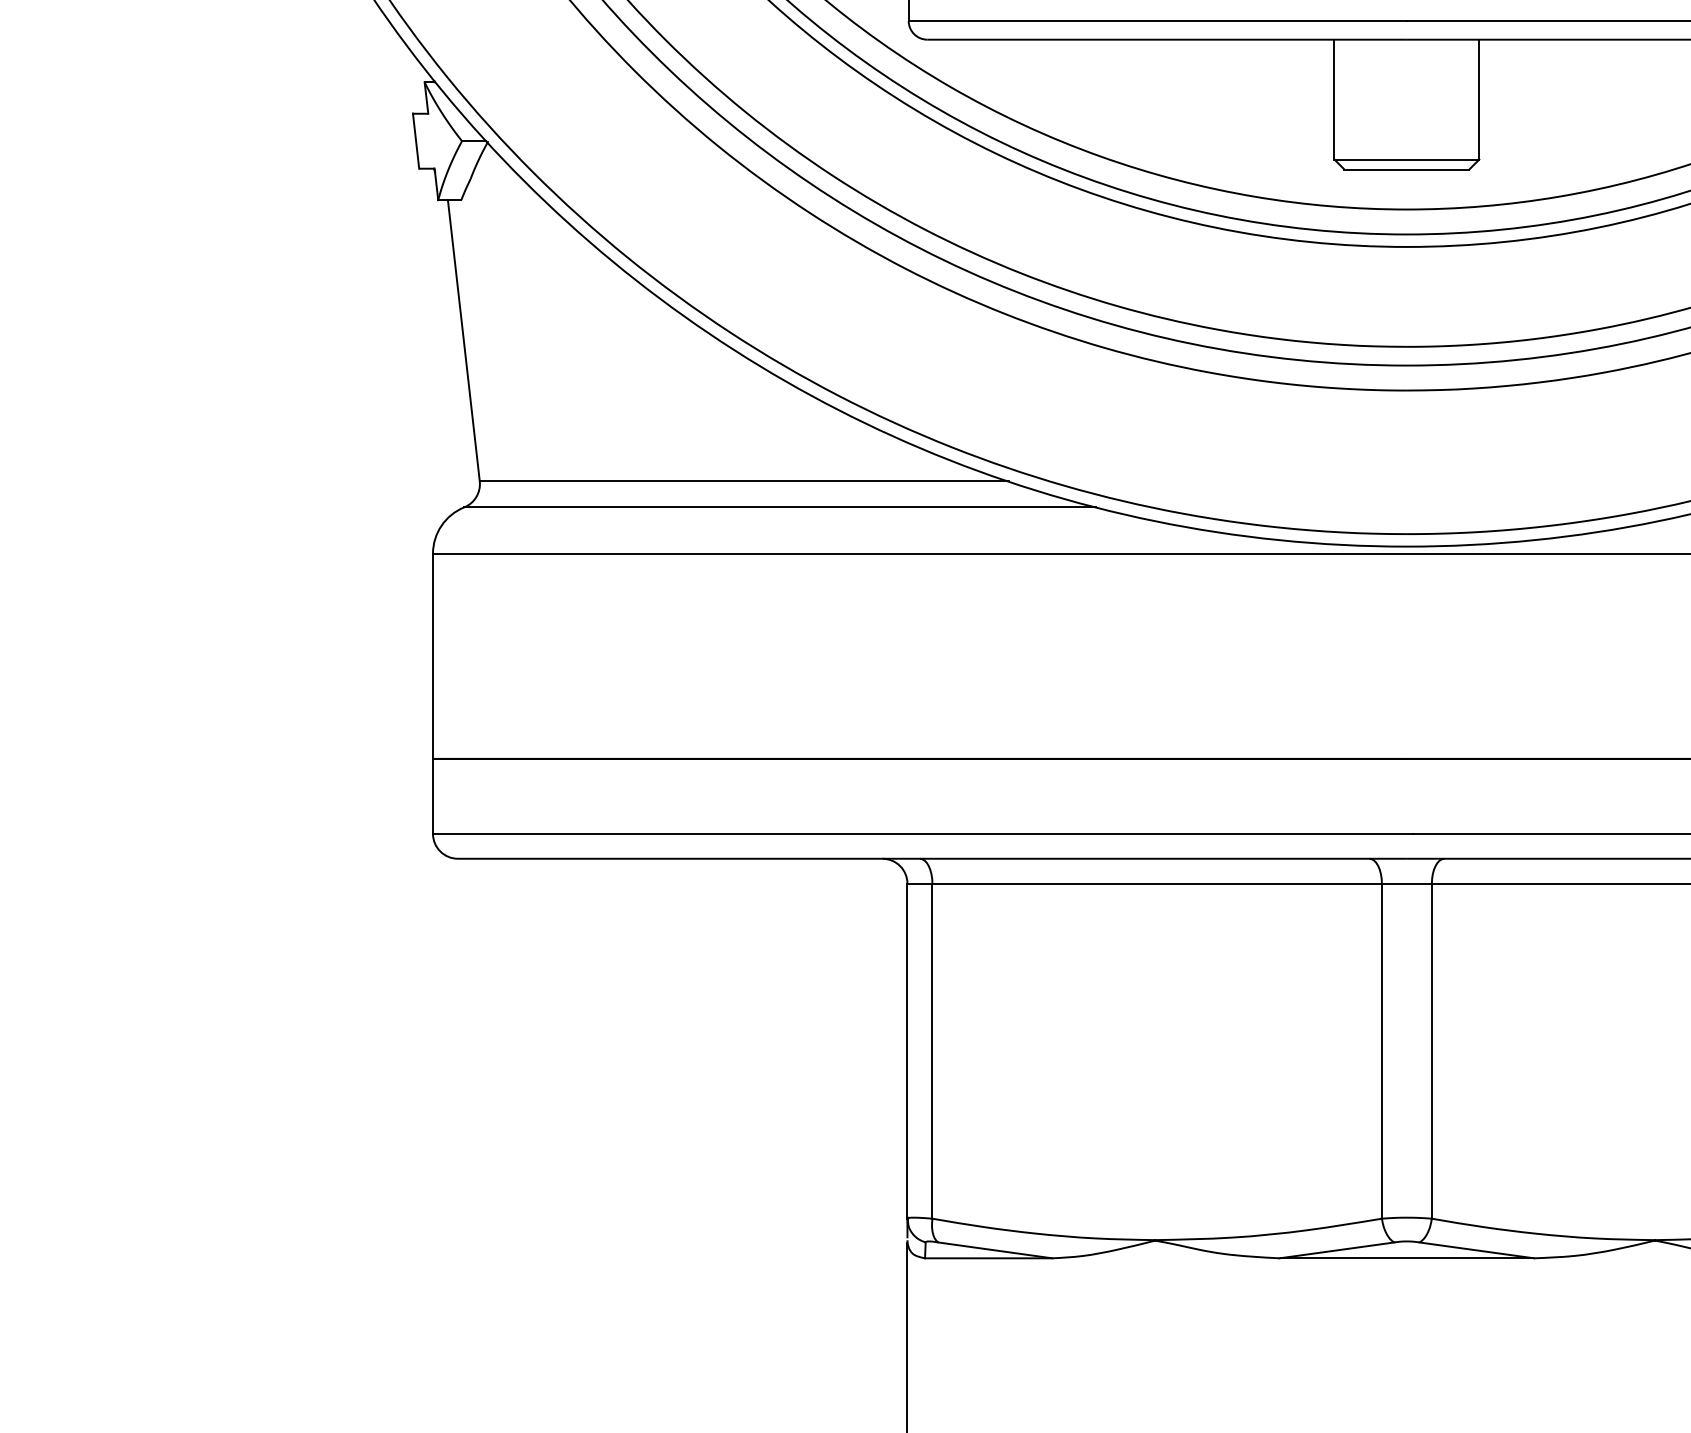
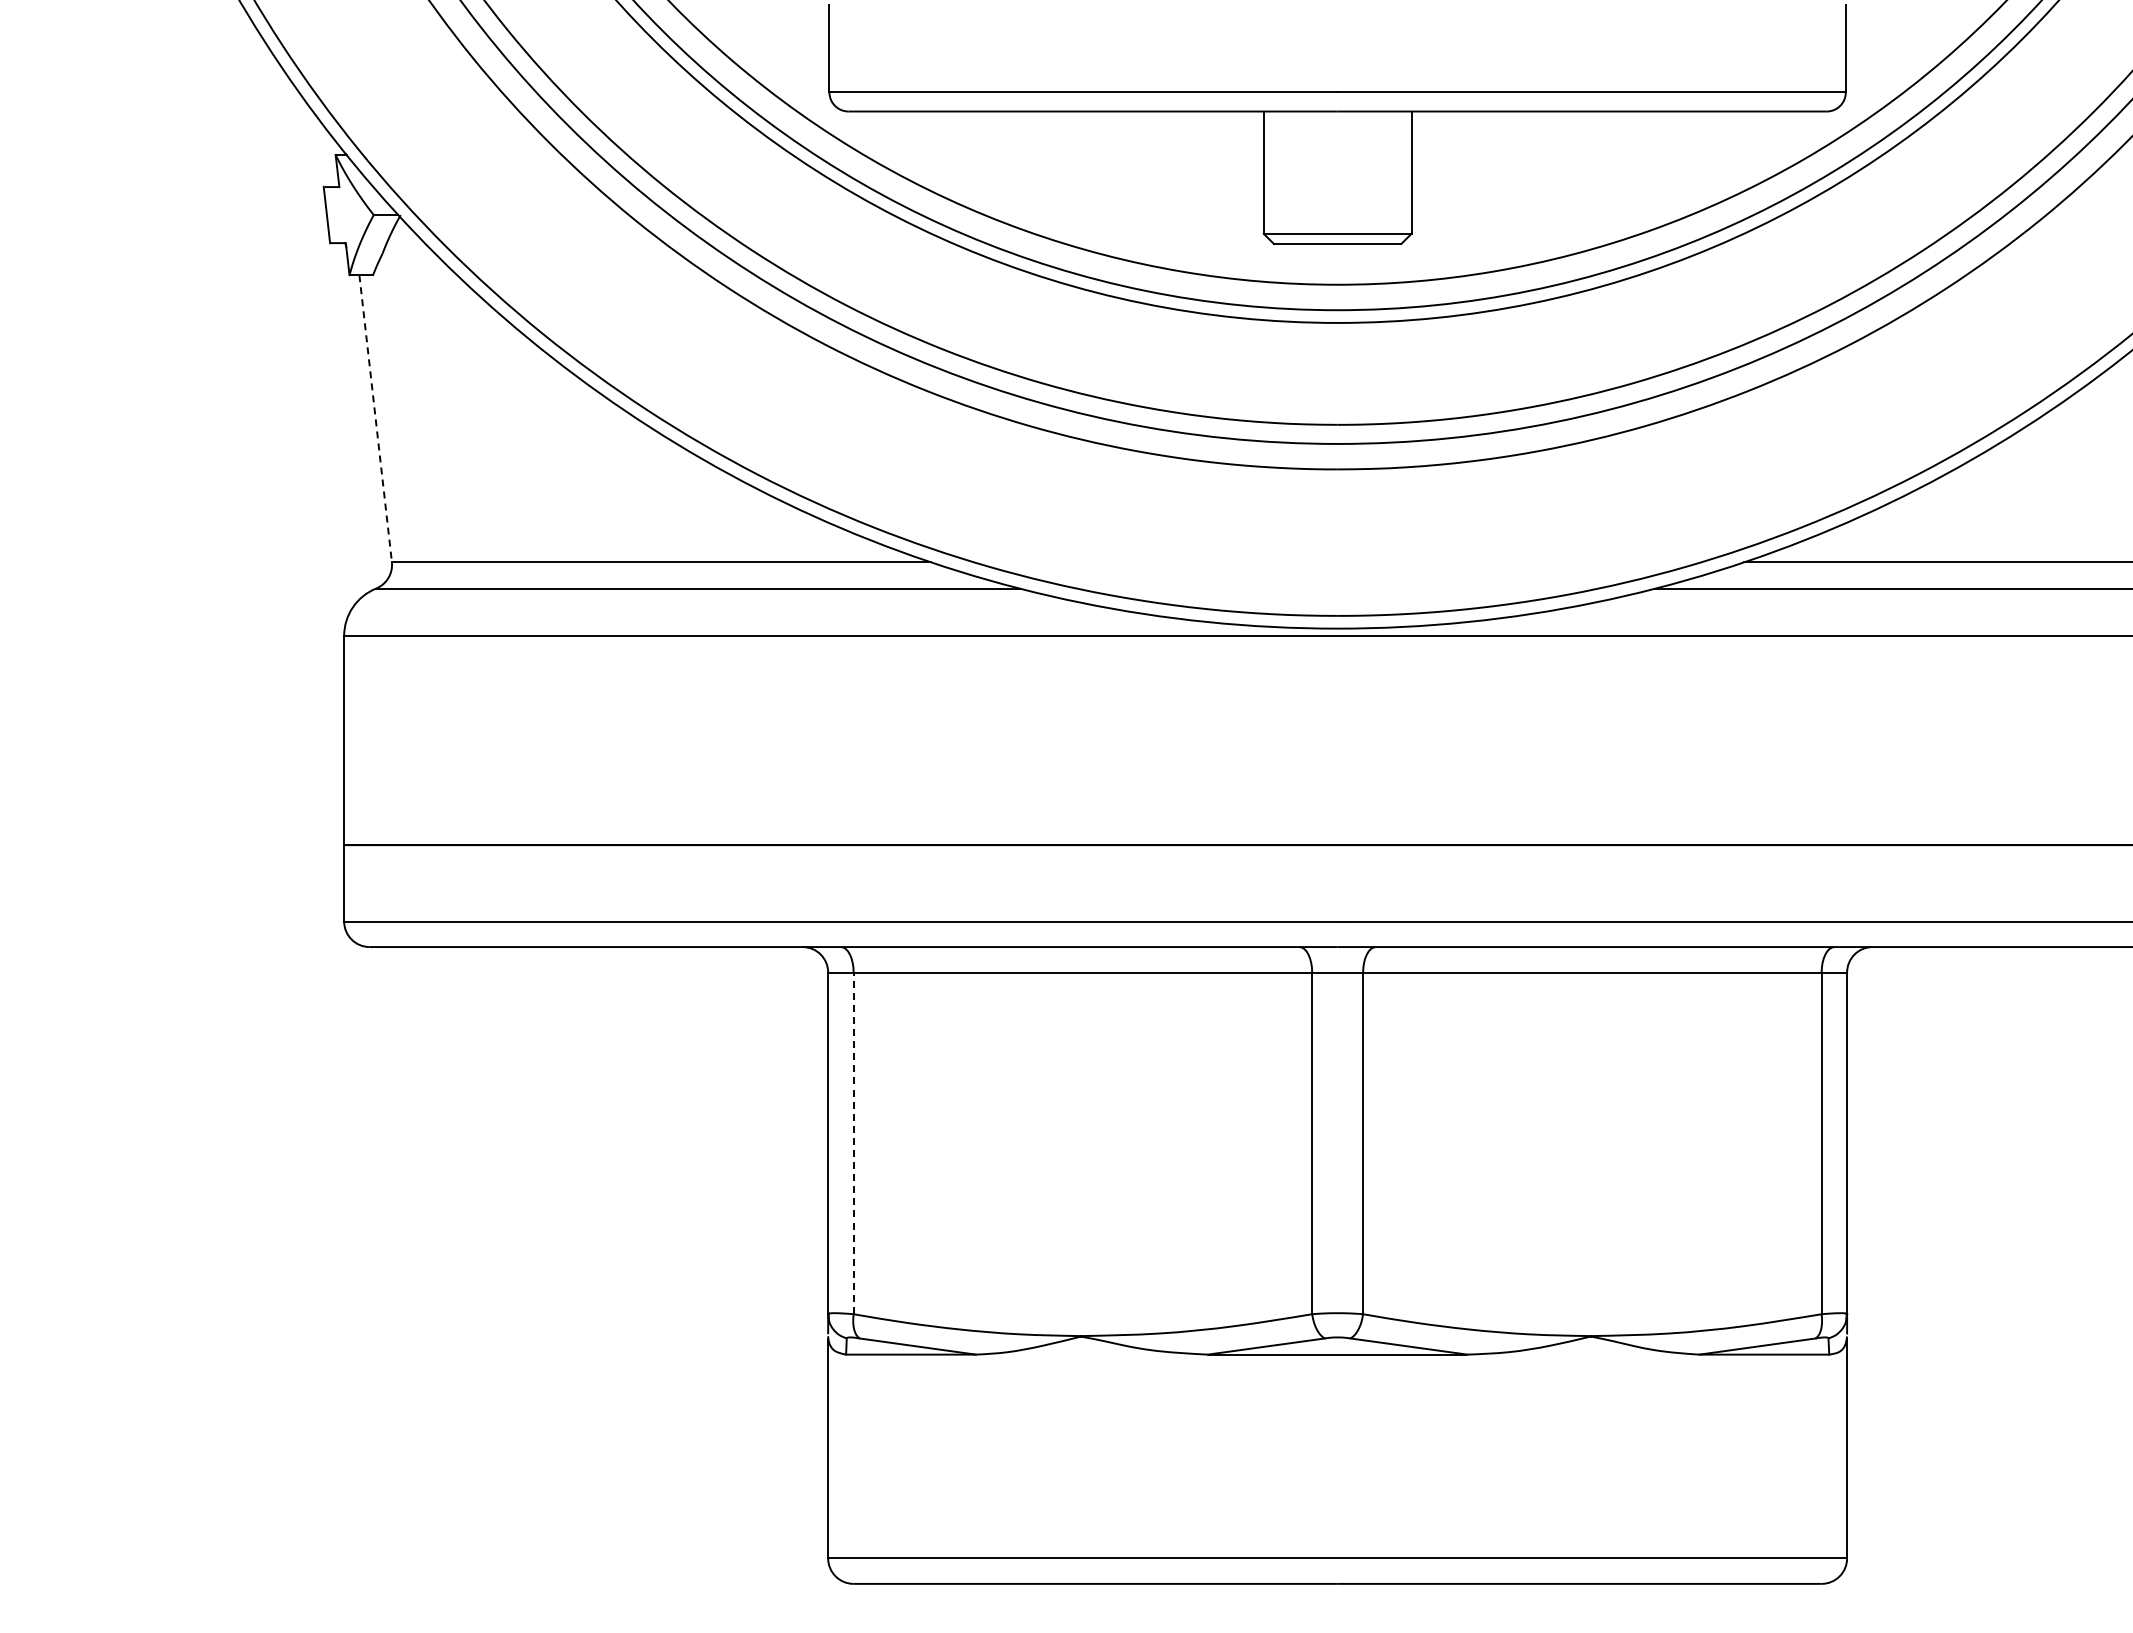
line: (463, 341) -> (375, 419), solid -> dashed
line: (932, 1051) -> (853, 1143), solid -> dashed

